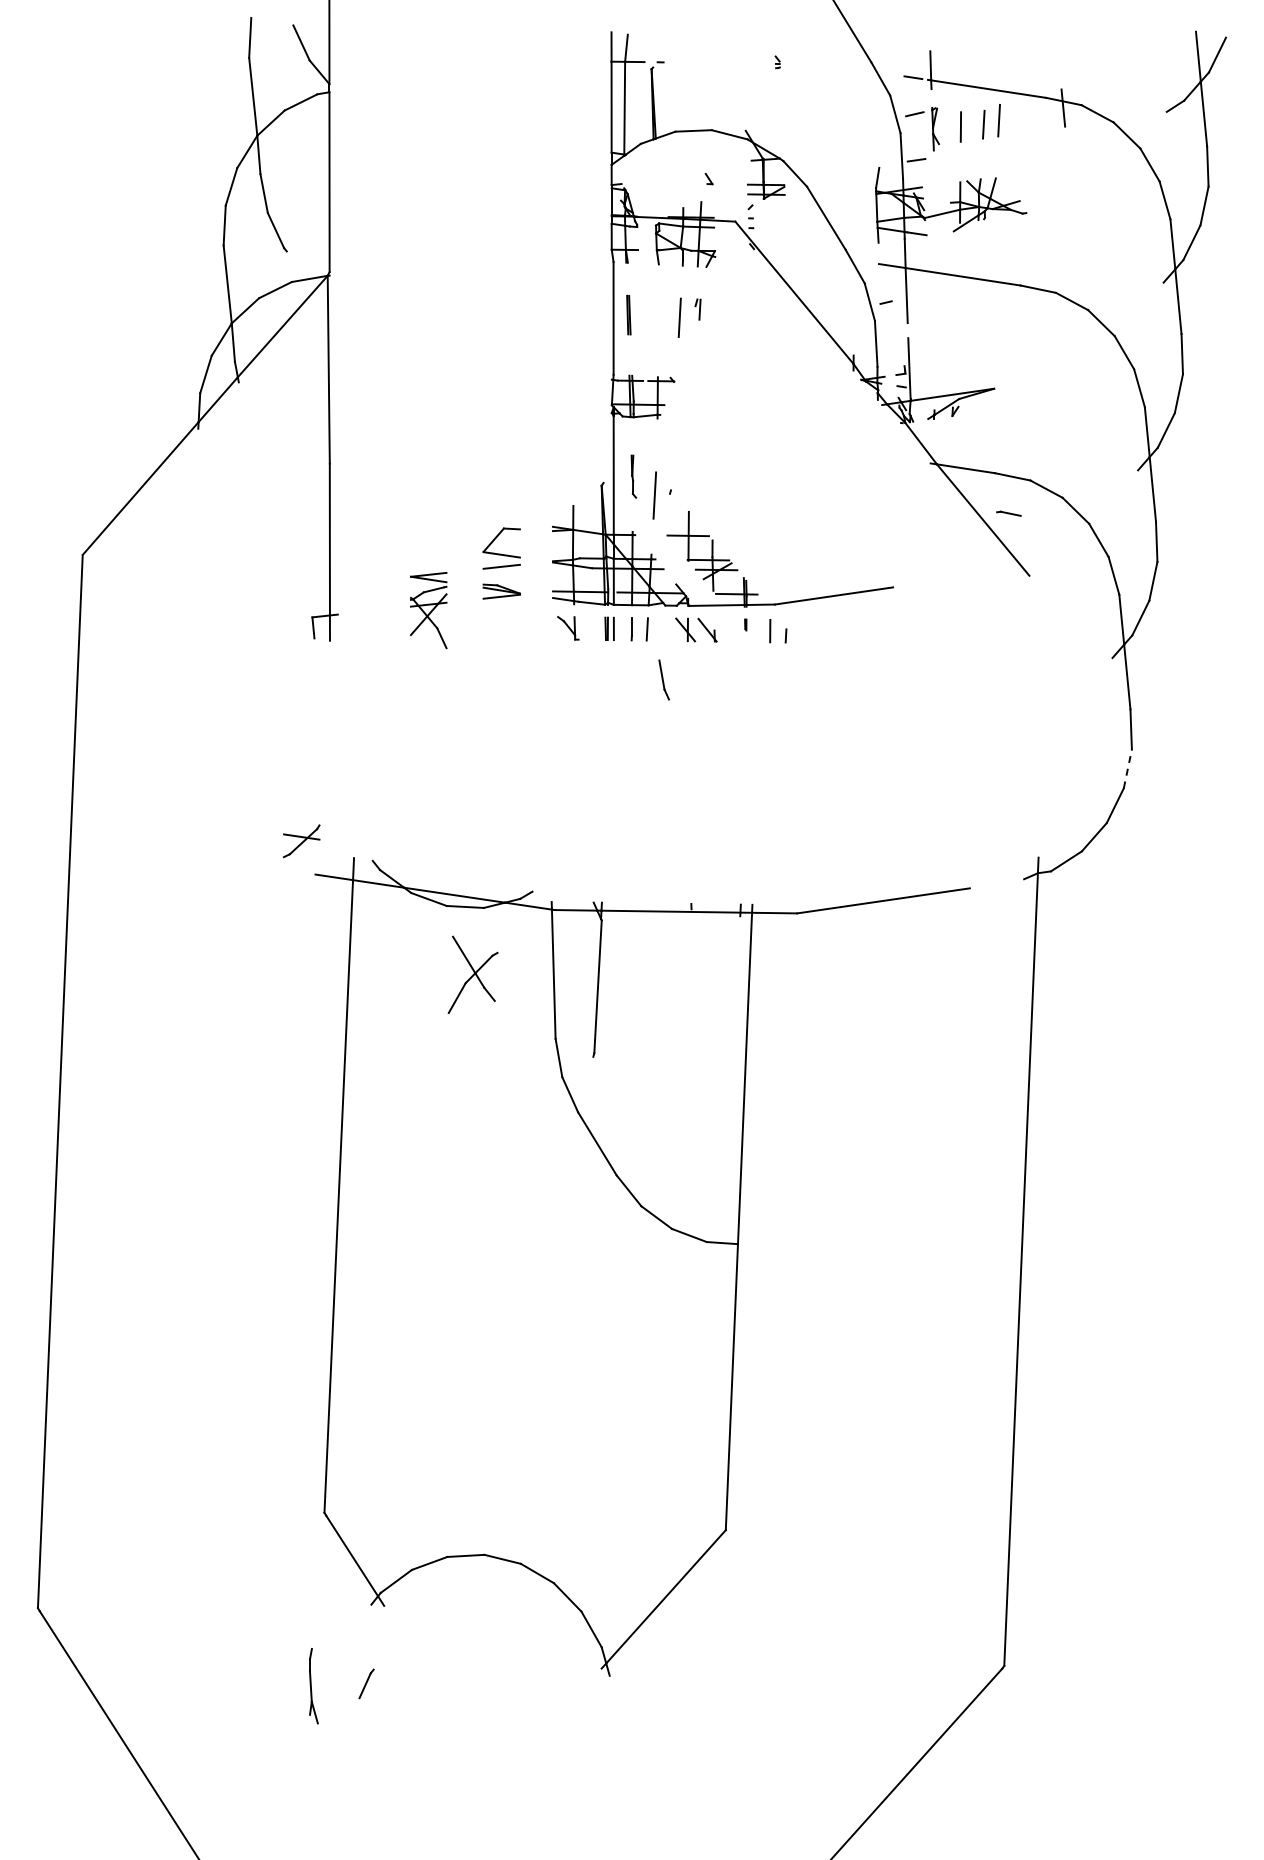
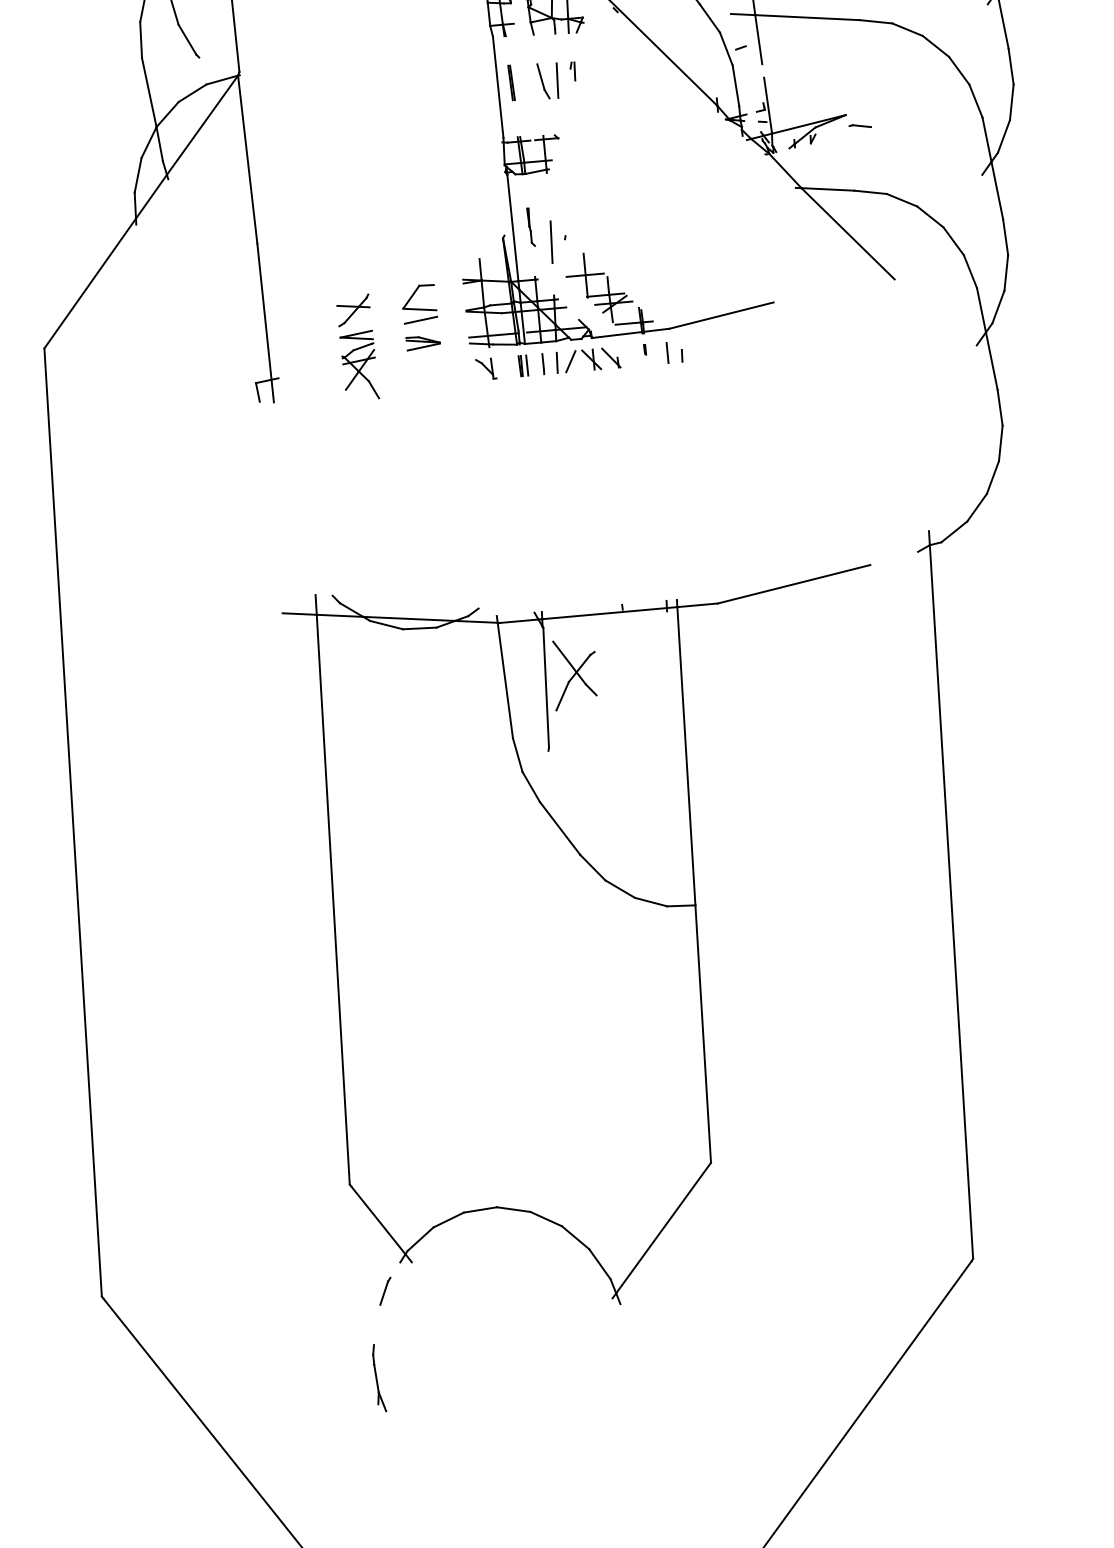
part: (1008, 513) -> (859, 126), moved
line: (662, 629) -> (570, 361), added
part: (663, 679) -> (542, 80), moved
line: (1127, 768) -> (1000, 443), dashed -> solid
part: (301, 841) -> (353, 310), moved
part: (472, 974) -> (574, 673), moved
line: (366, 1683) -> (385, 1290), moved
part: (313, 1686) -> (378, 1378), moved

